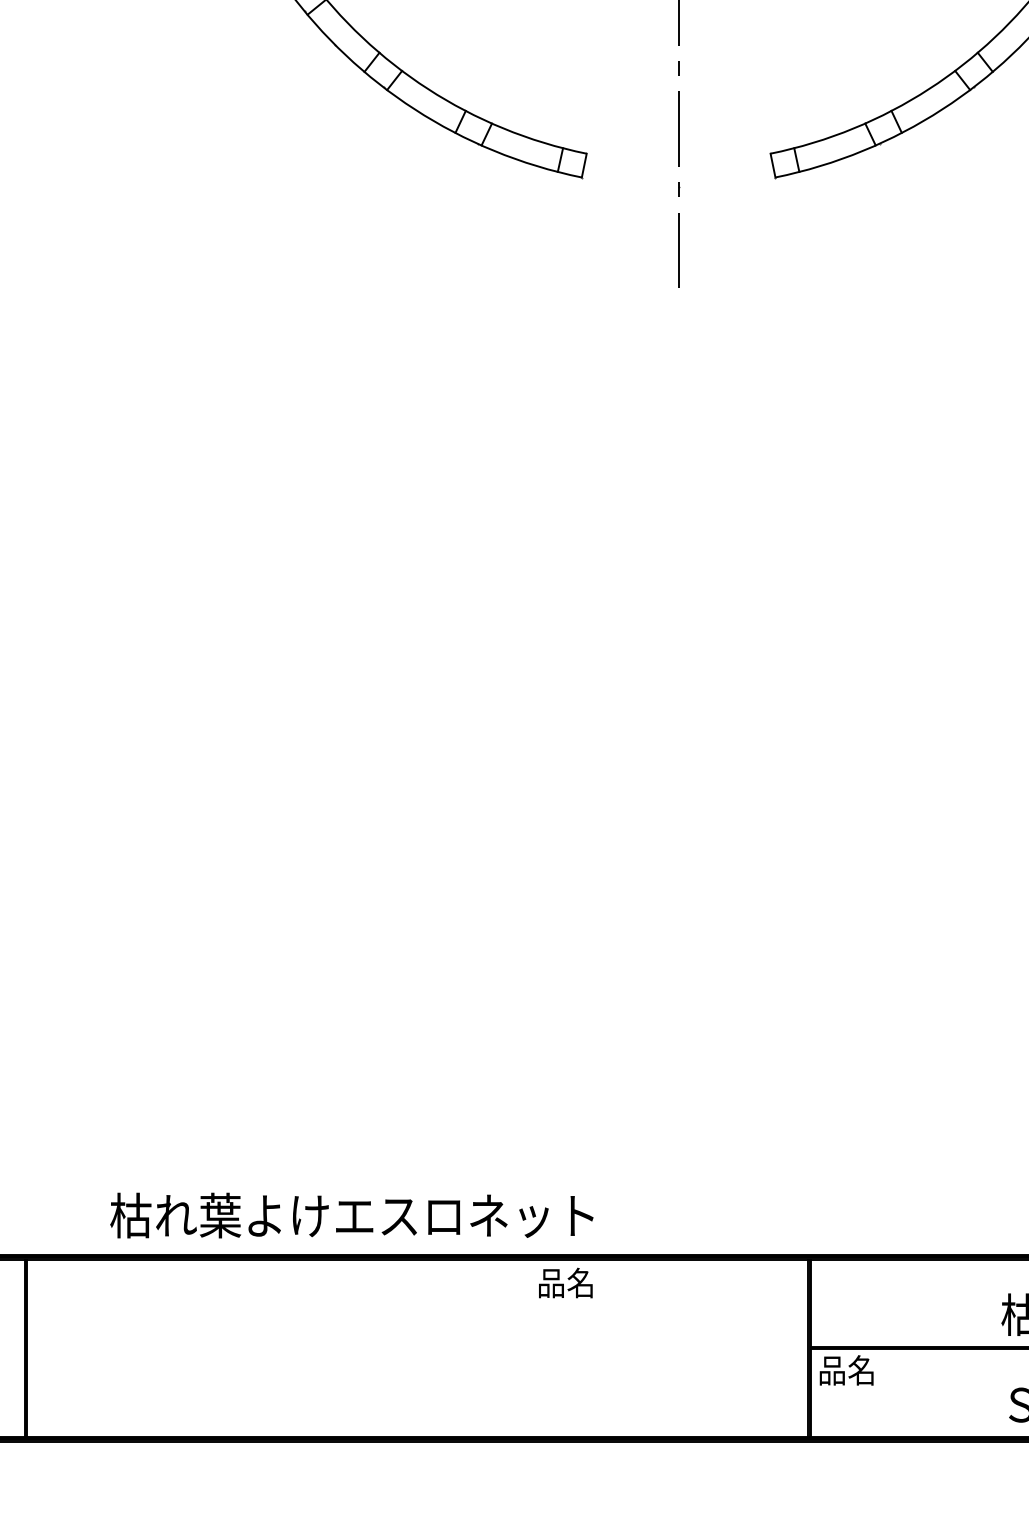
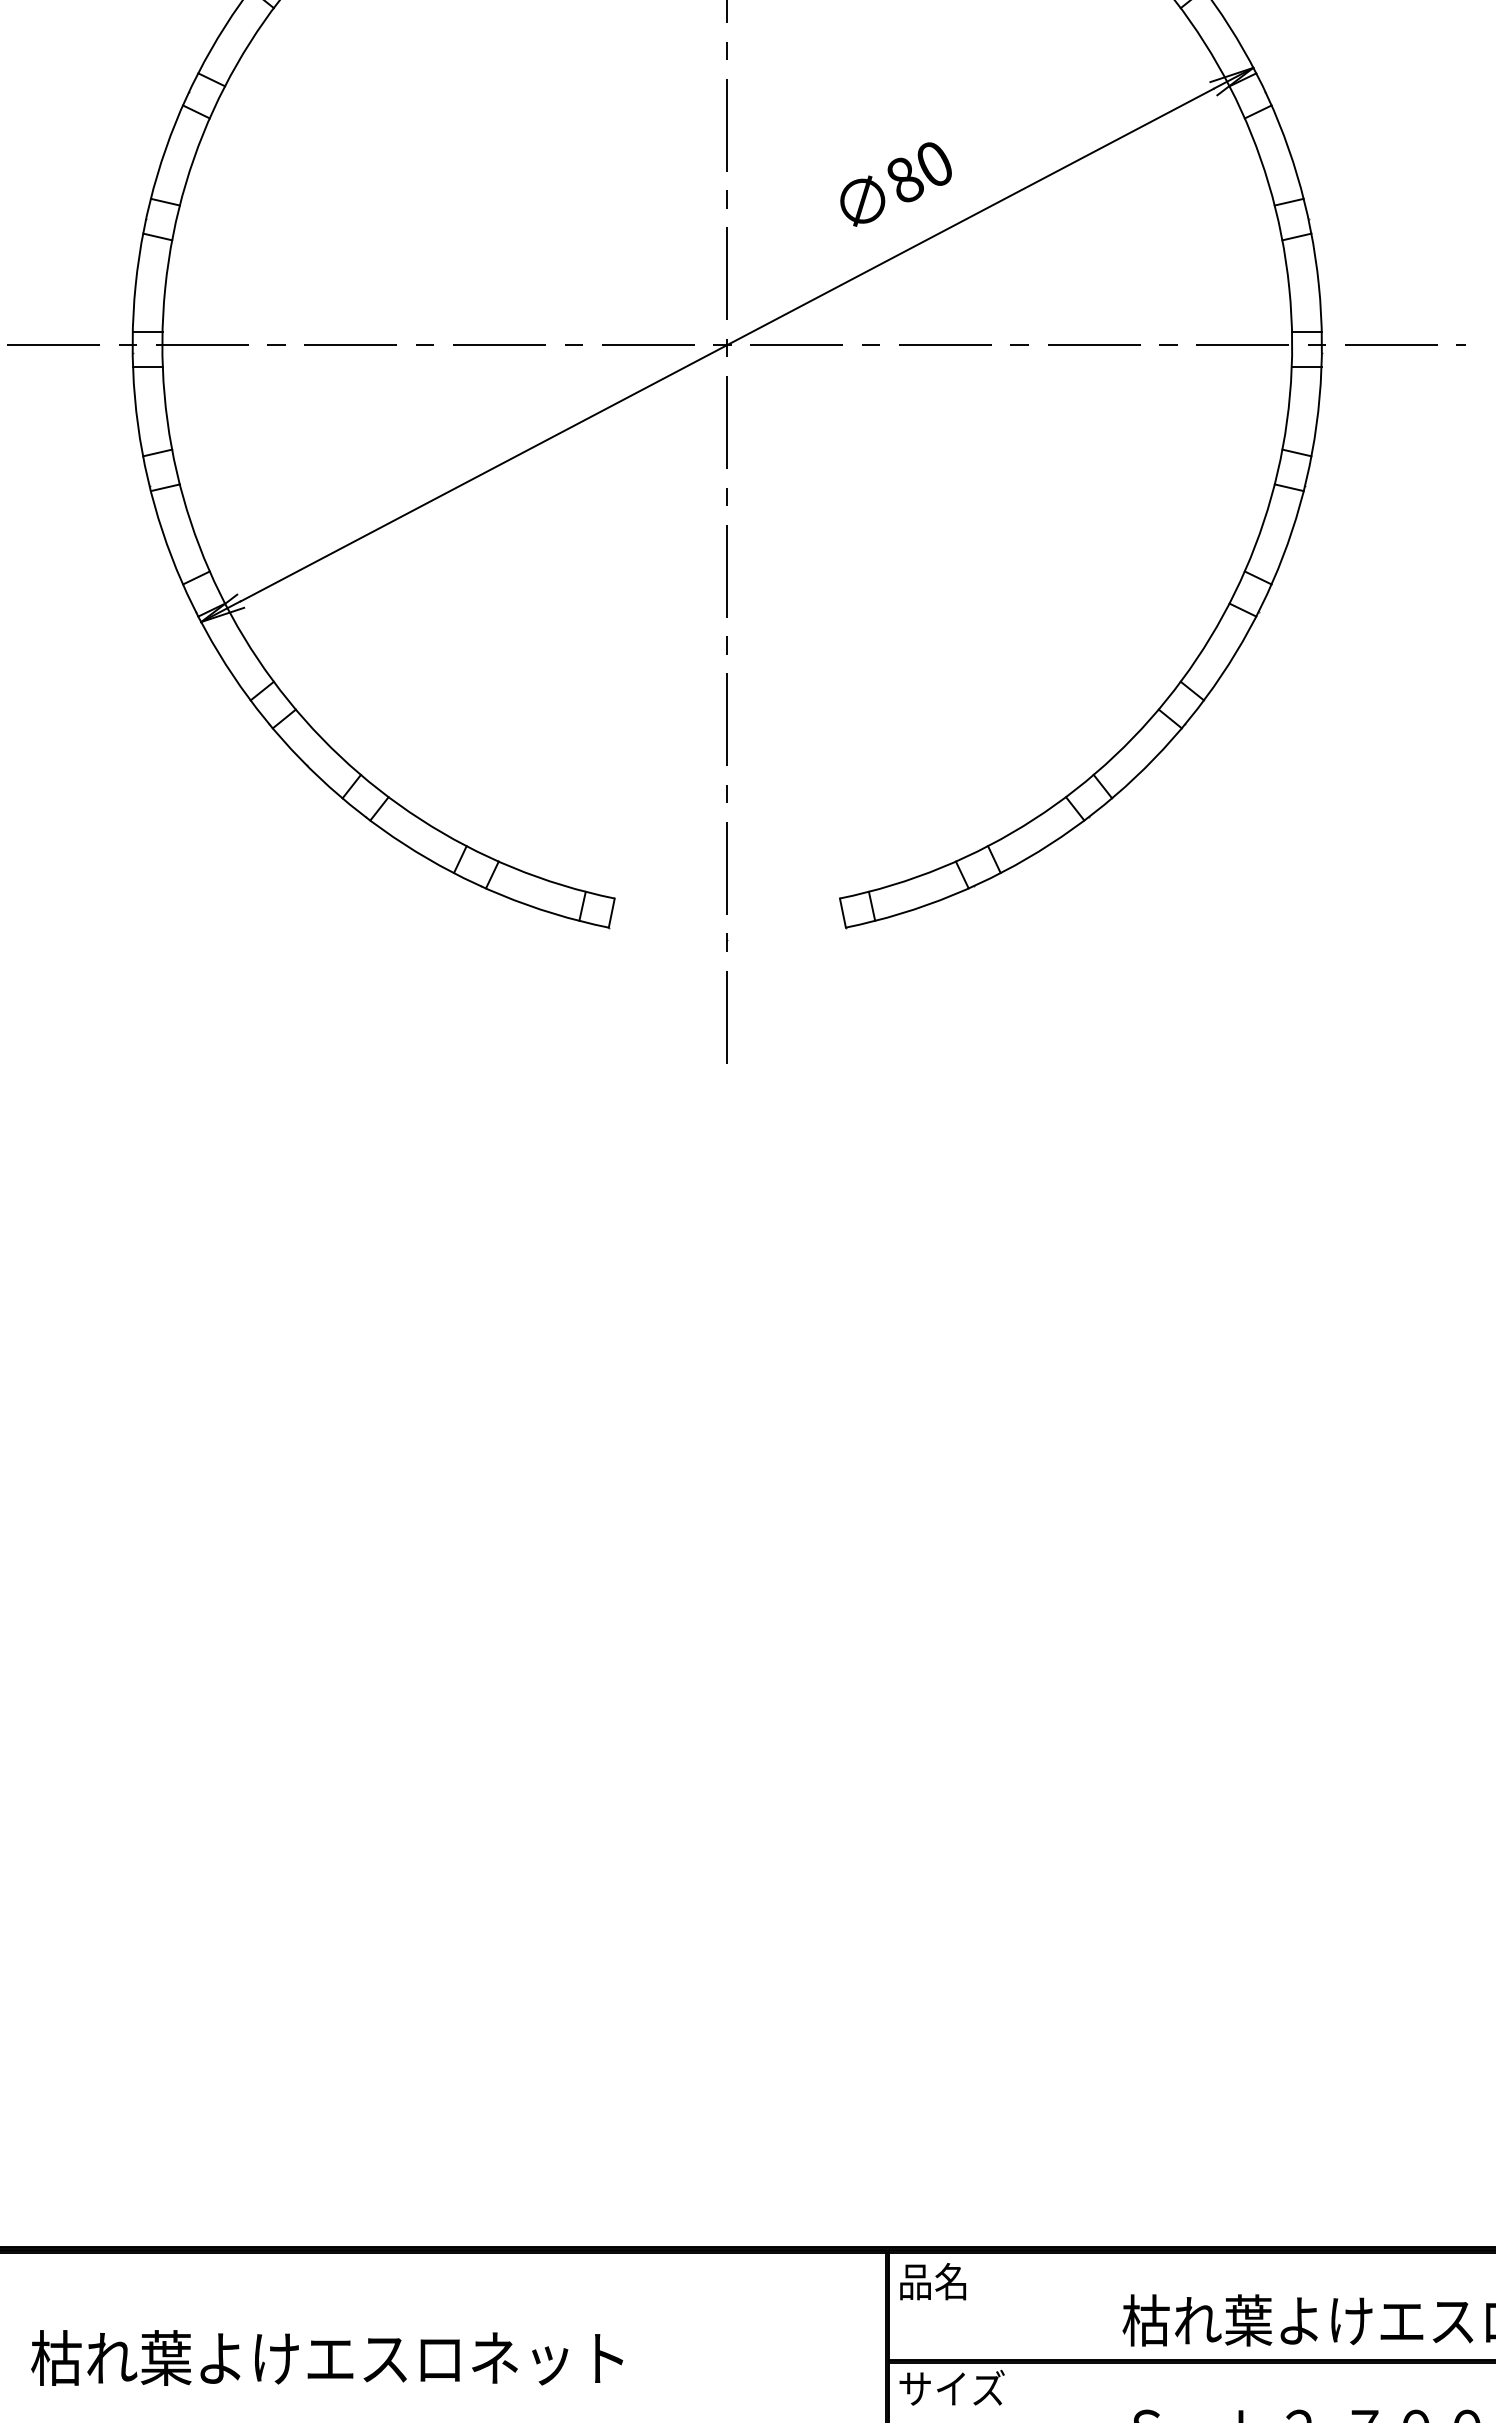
text: (352, 1215) -> (327, 2357), moved
text: (565, 1282) -> (932, 2281), moved
text: (861, 1370) -> (951, 2388), 品名 -> サイズ

